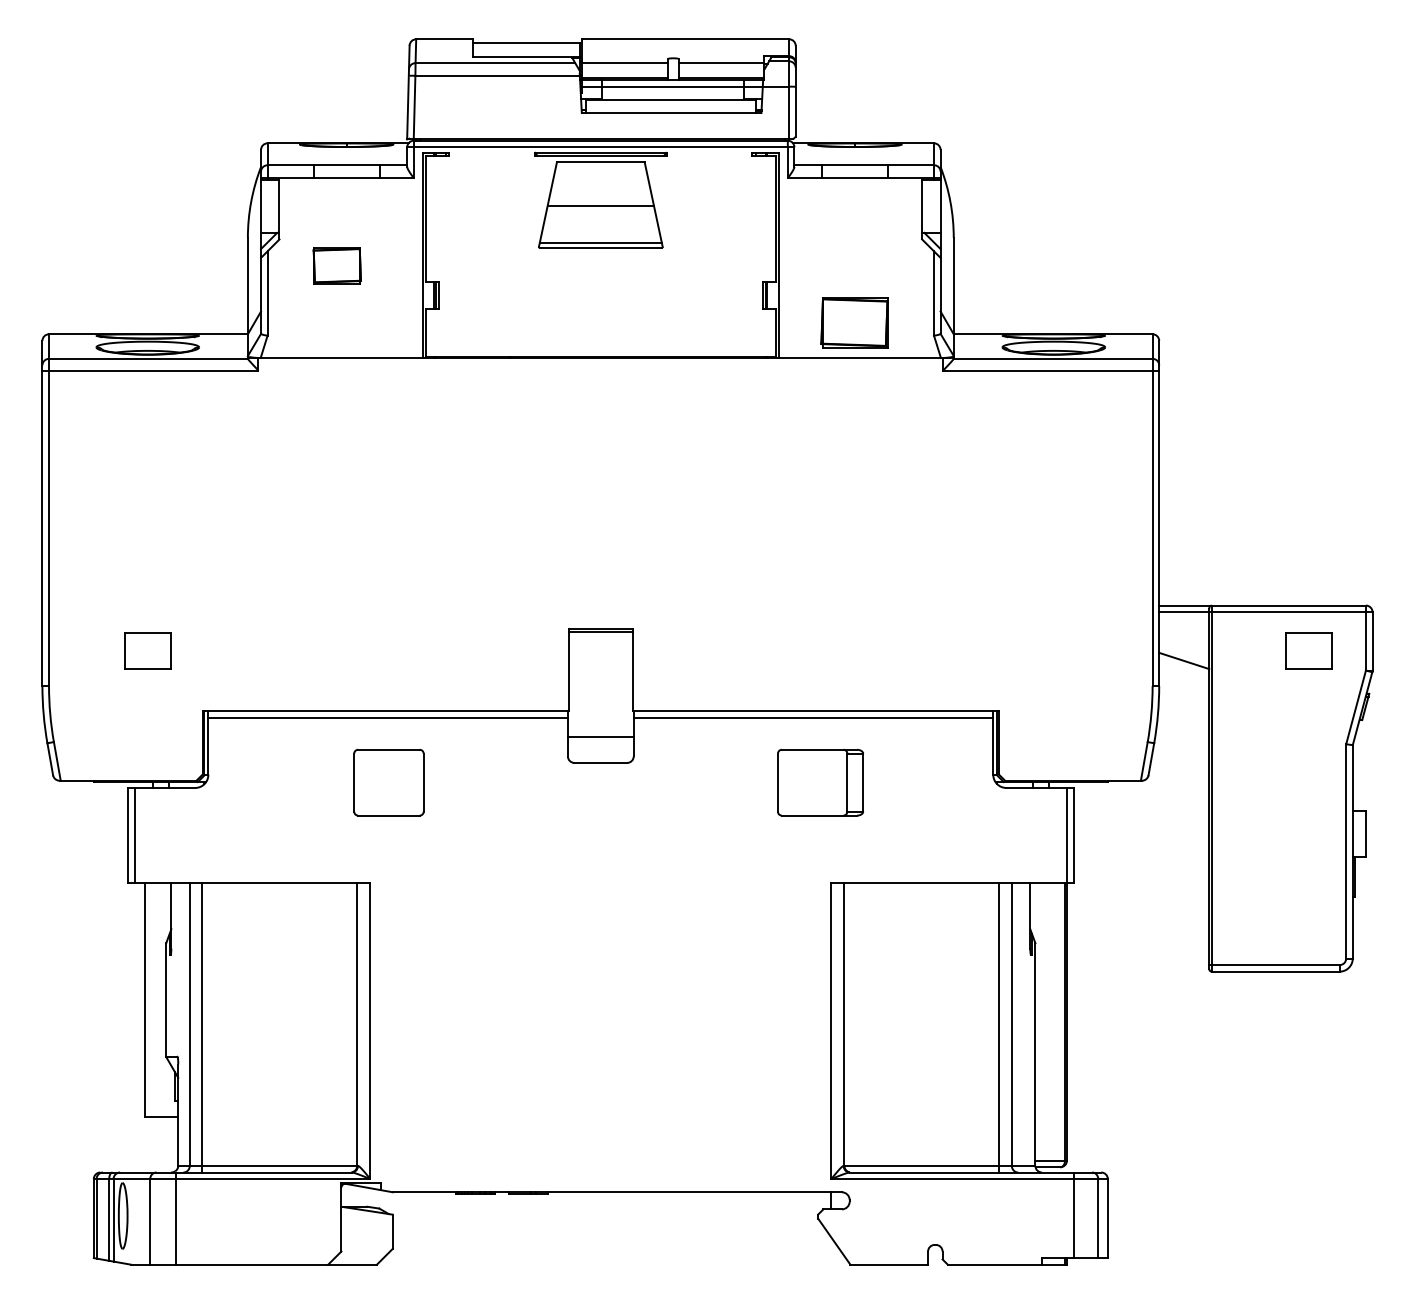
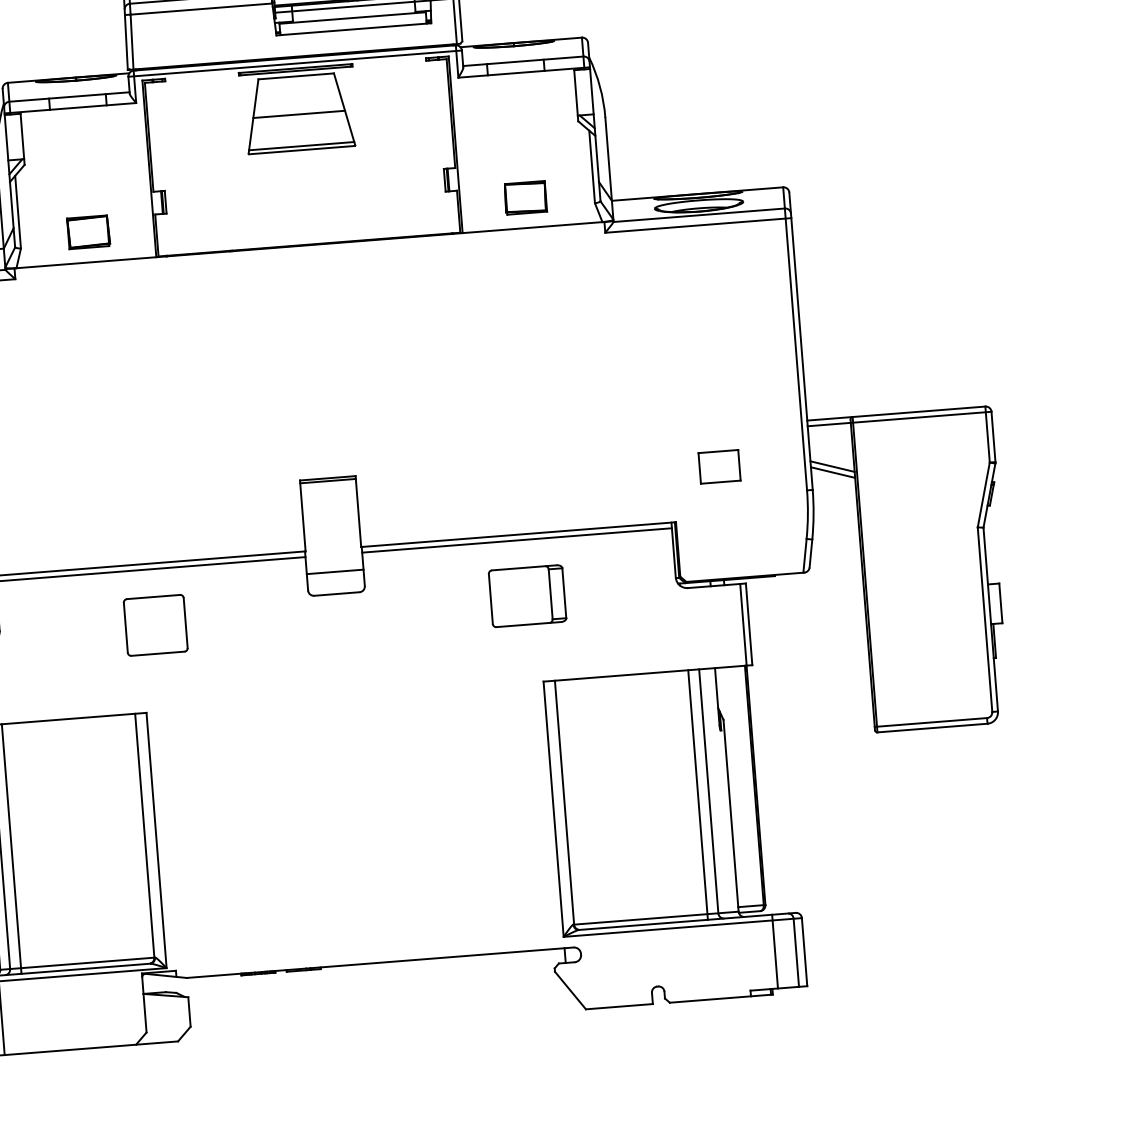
part: (336, 265) -> (87, 231), moved
part: (853, 322) -> (524, 197), size x0.71
part: (1308, 650) -> (719, 466), moved
line: (1184, 667) -> (833, 472), added

